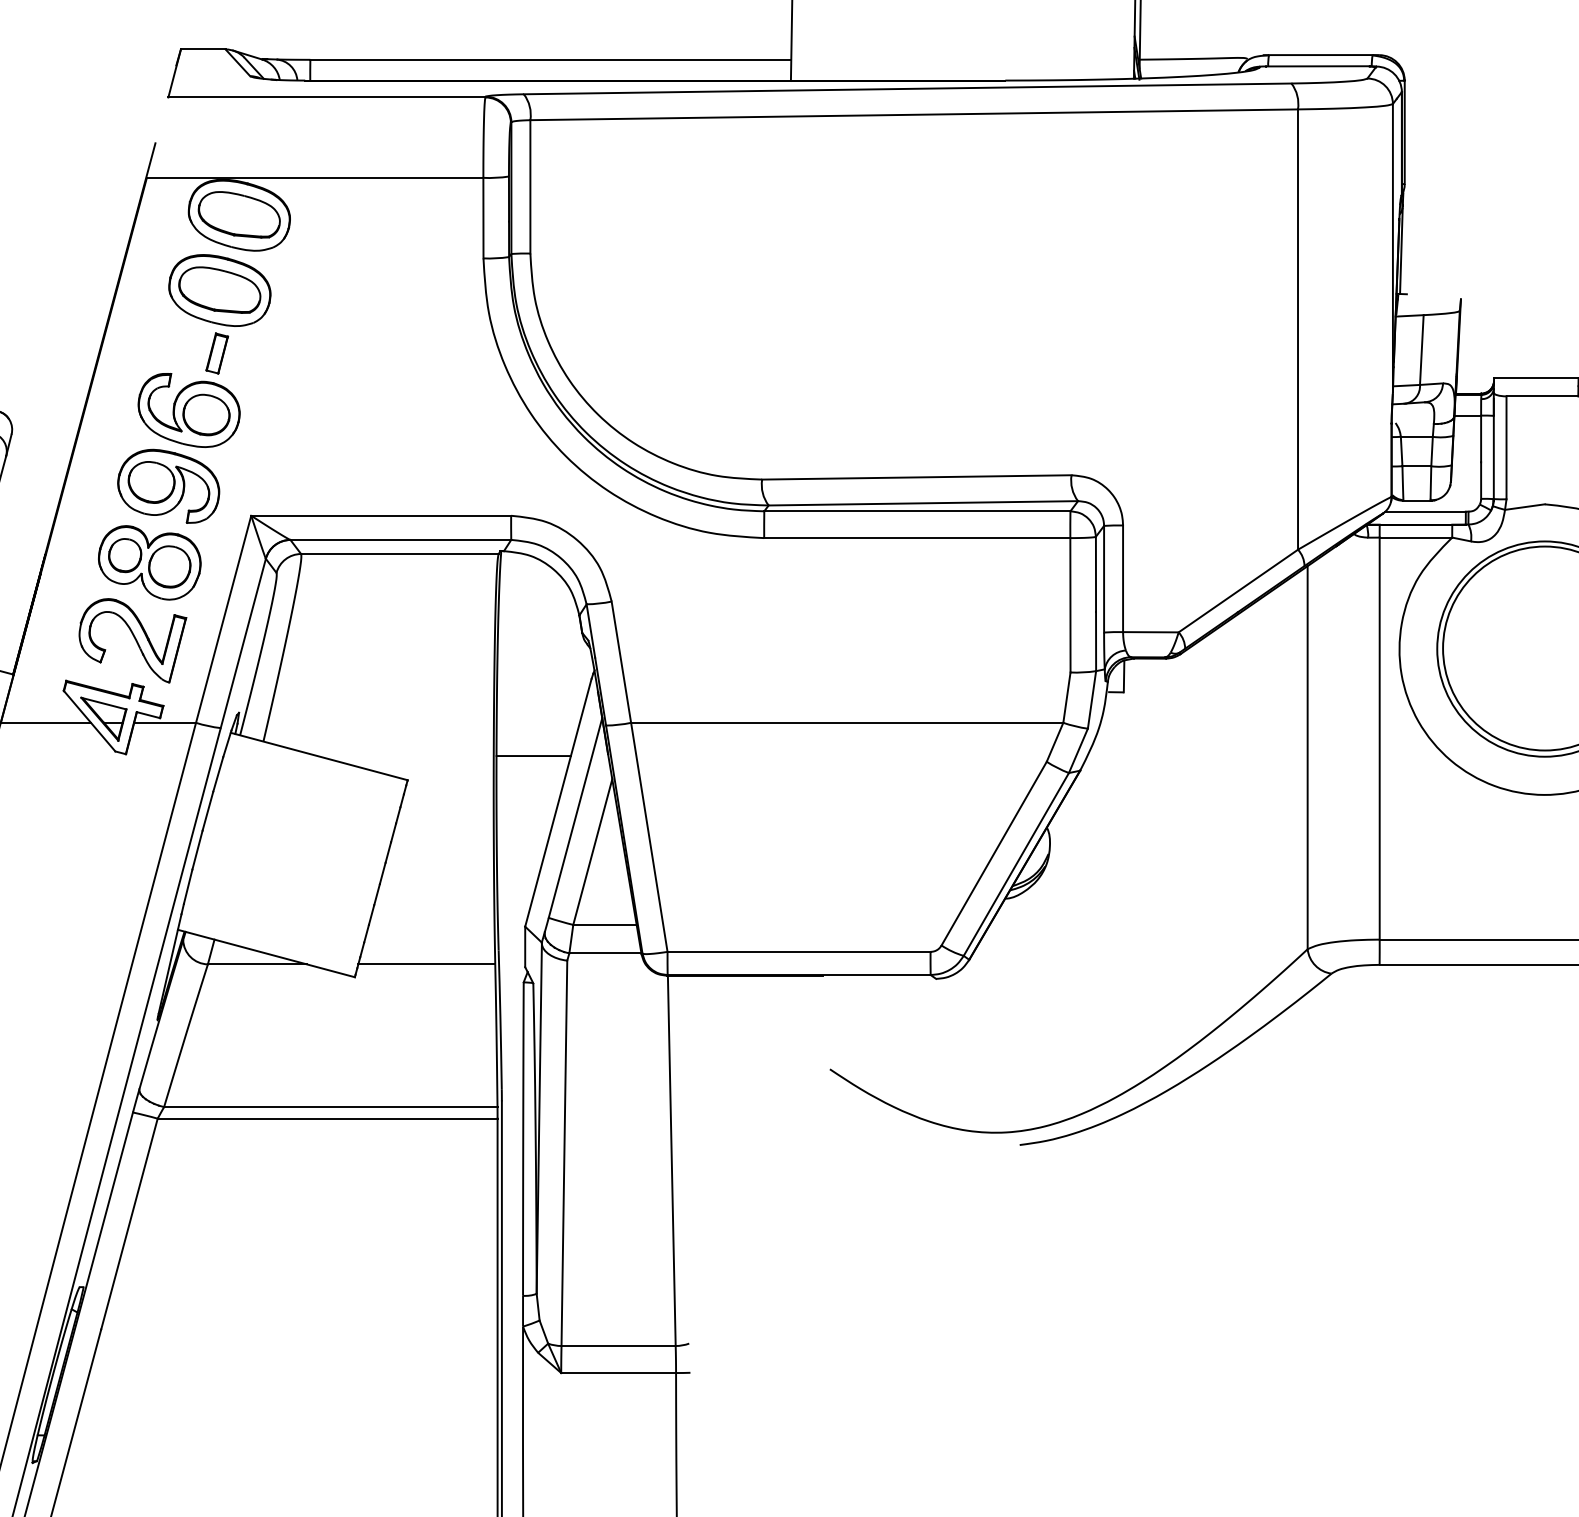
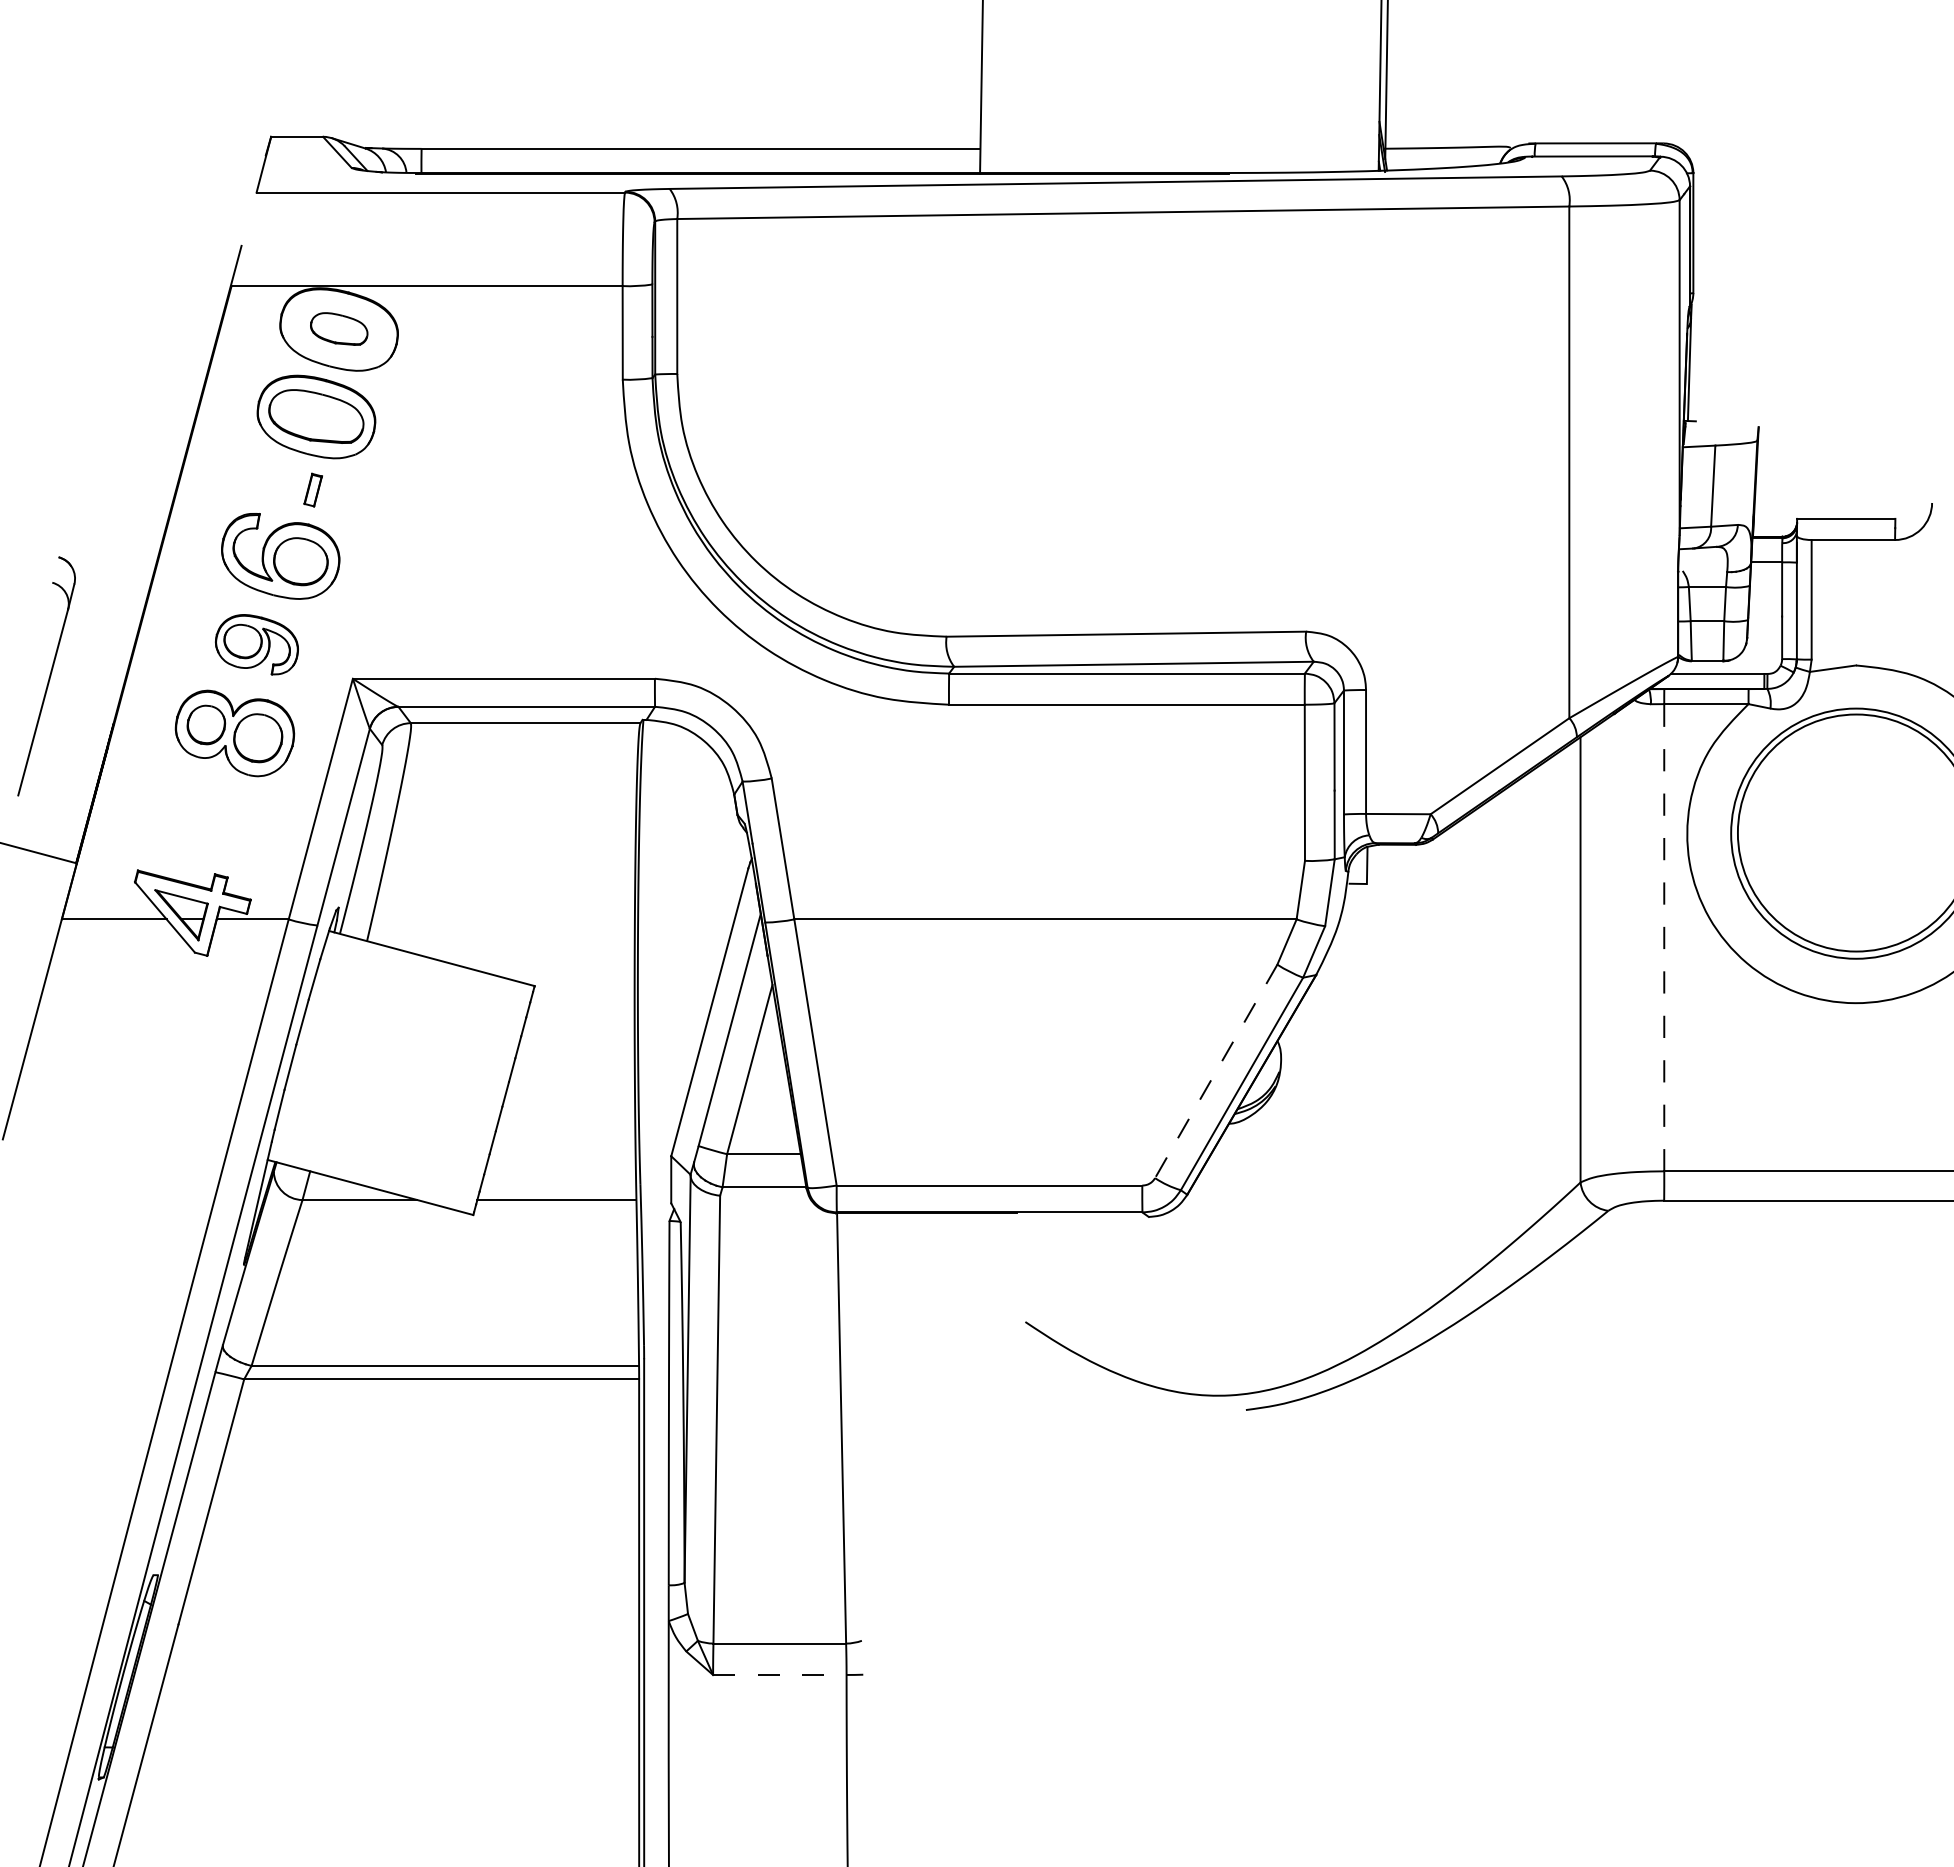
part: (239, 214) -> (339, 328), size x0.6
part: (216, 352) -> (312, 489), size x0.7
part: (168, 486) -> (256, 644), size x0.7
part: (133, 640) -> (215, 823), removed
line: (1379, 738) -> (1664, 937), solid -> dashed
line: (534, 755) -> (681, 957), removed
line: (994, 853) -> (1216, 1071), solid -> dashed
line: (618, 1372) -> (779, 1674), solid -> dashed

